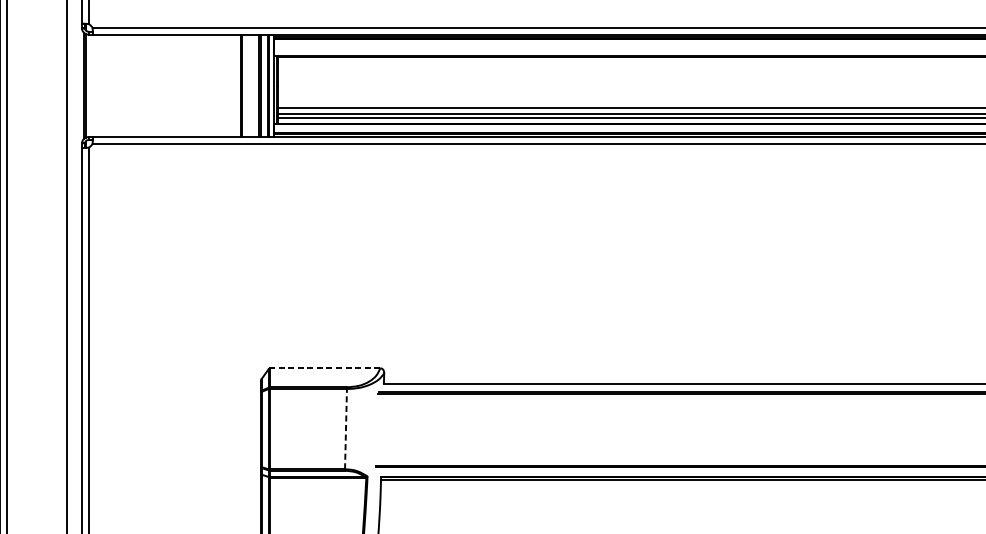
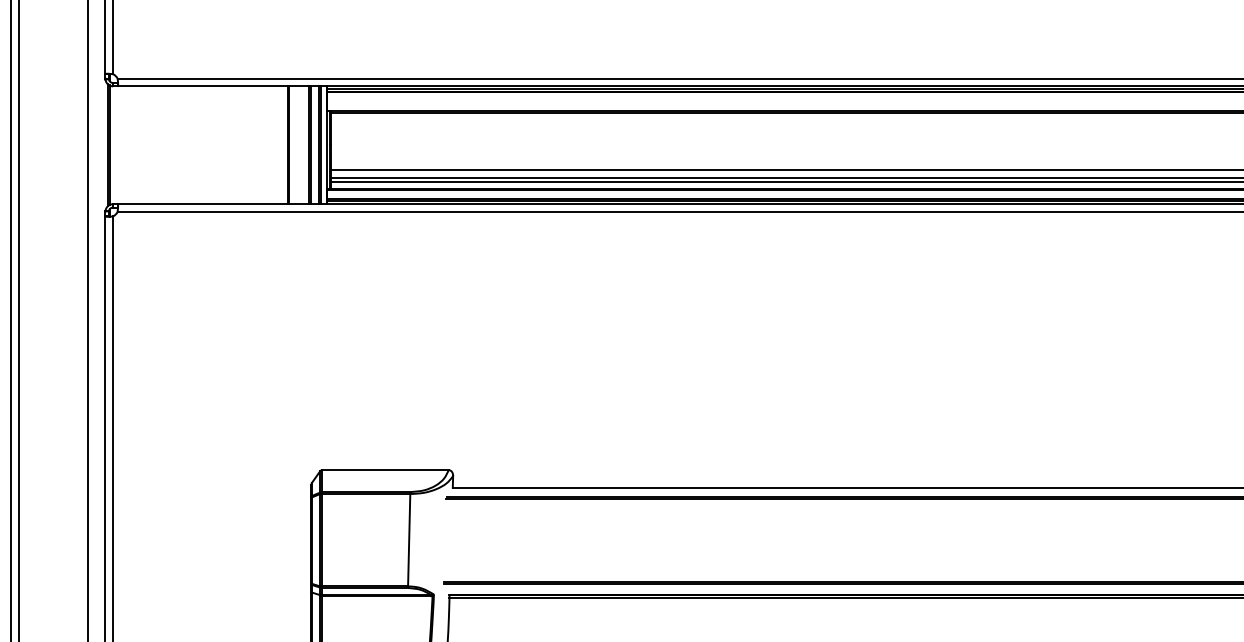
line: (324, 368) -> (384, 470), dashed -> solid
line: (346, 428) -> (409, 539), dashed -> solid

